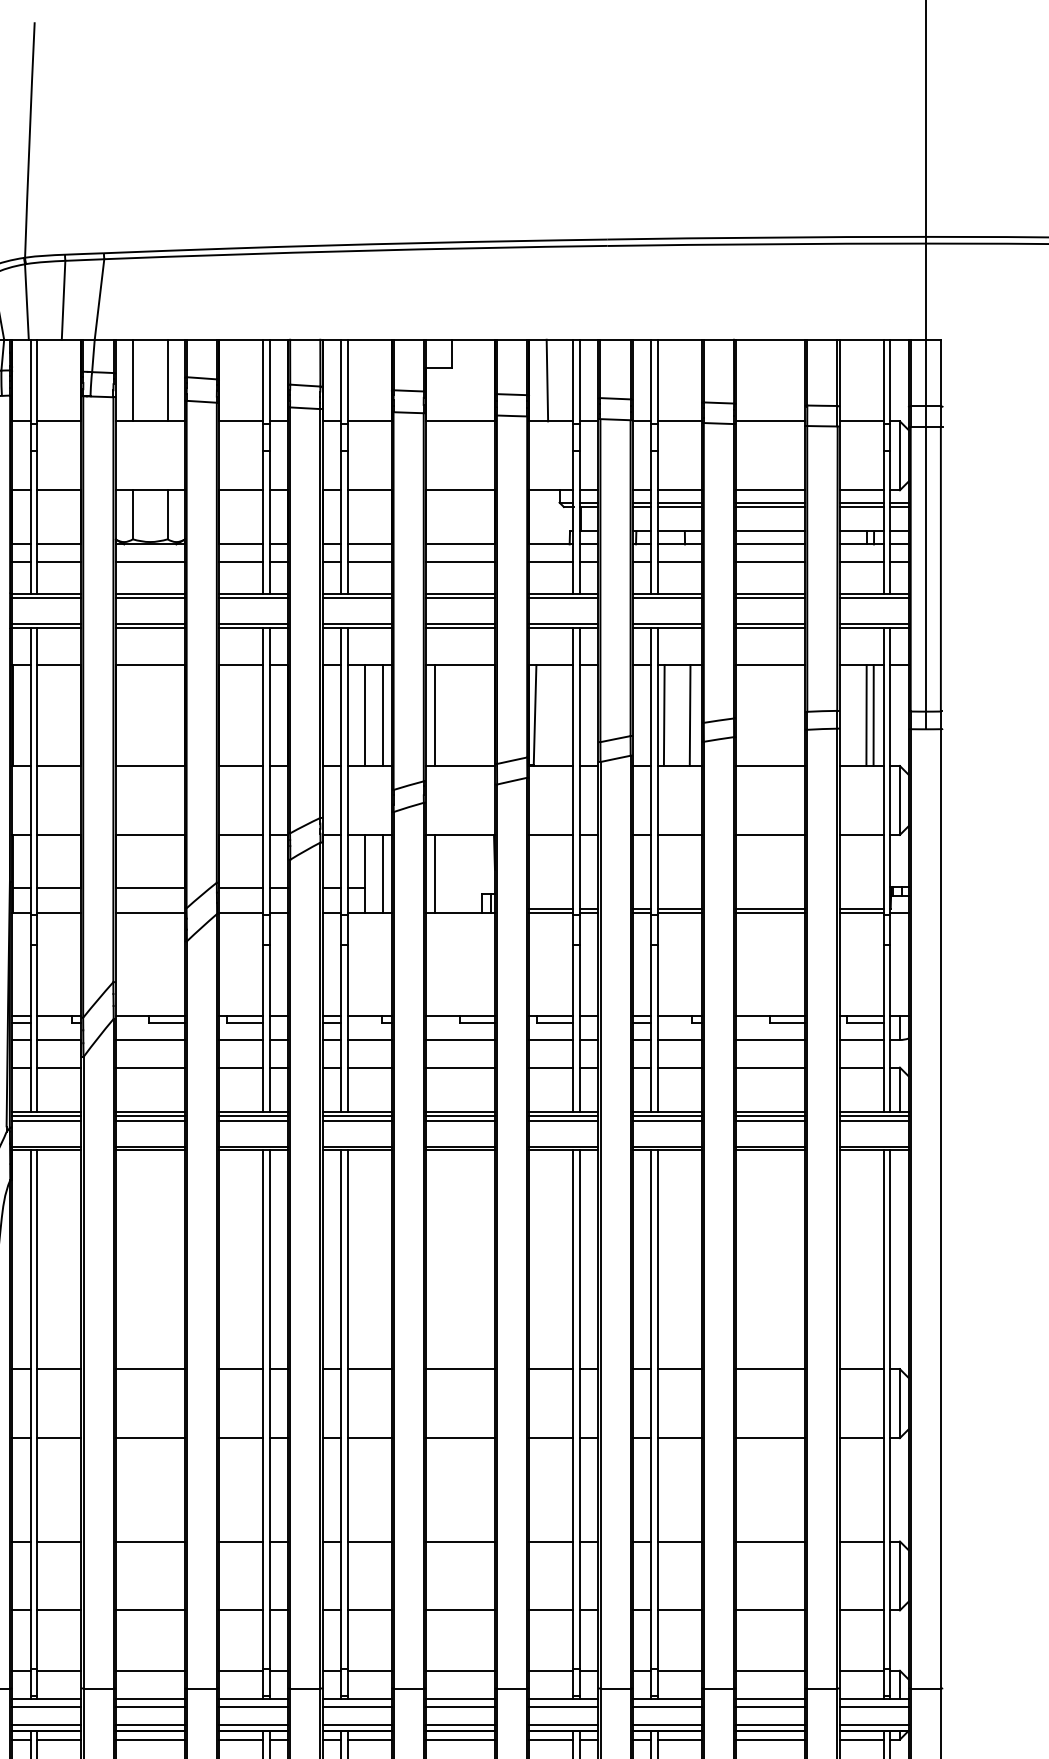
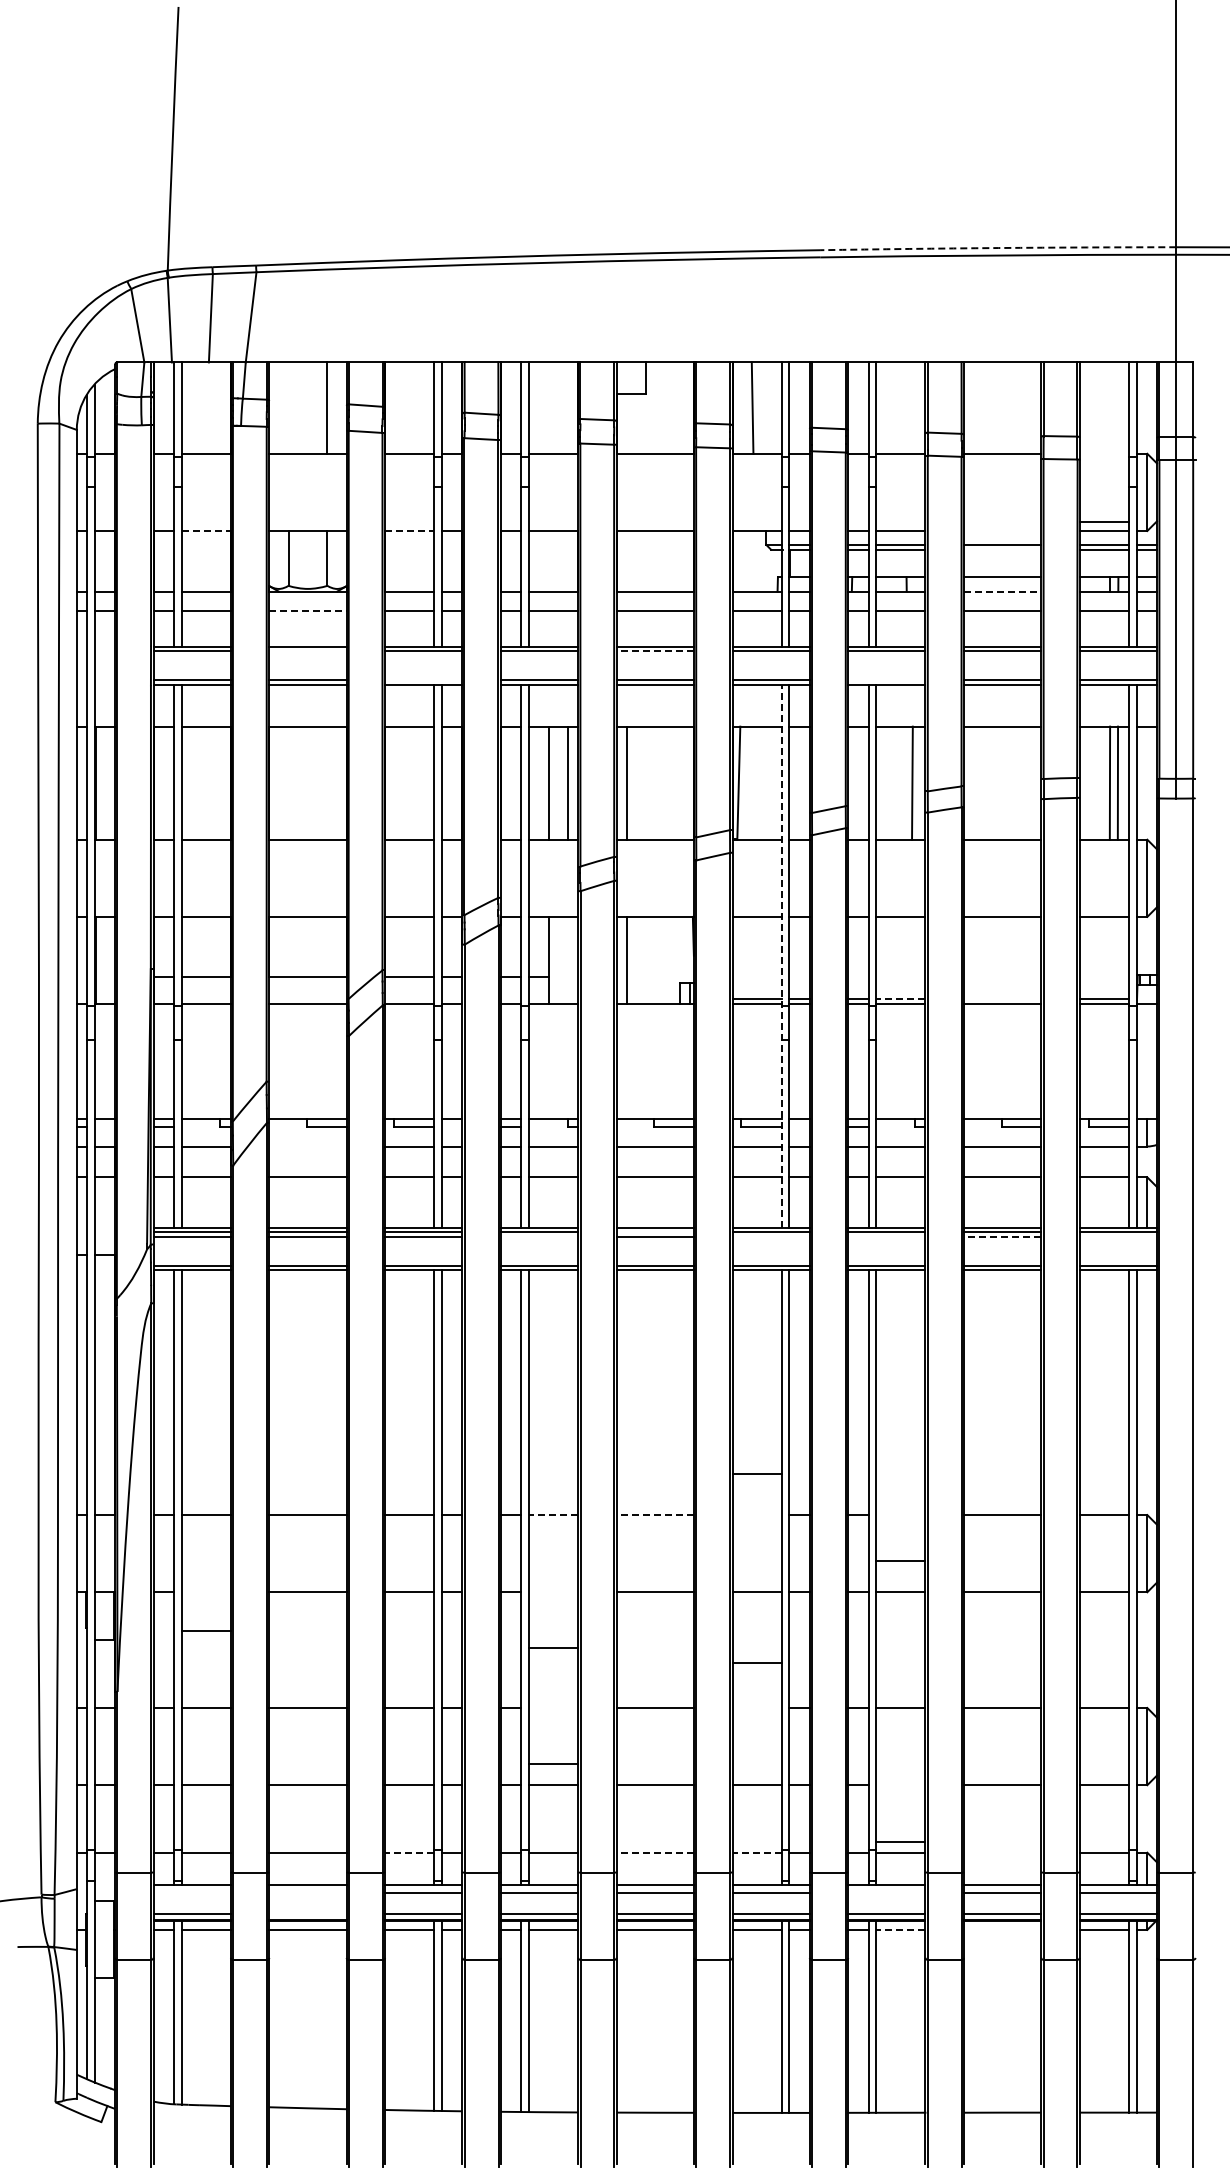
arc: (766, 238) -> (998, 248), solid -> dashed
line: (132, 380) -> (288, 407), removed
line: (861, 421) -> (1104, 521), moved
line: (59, 489) -> (206, 530), solid -> dashed
line: (240, 489) -> (409, 530), solid -> dashed
line: (770, 489) -> (1002, 530), removed
line: (770, 506) -> (1002, 549), removed
line: (770, 544) -> (1002, 591), solid -> dashed
line: (150, 561) -> (308, 610), solid -> dashed
line: (149, 597) -> (307, 651), removed
line: (460, 597) -> (655, 651), solid -> dashed
line: (253, 623) -> (423, 680), removed
line: (666, 623) -> (886, 680), removed
line: (664, 714) -> (883, 782), removed
line: (573, 869) -> (781, 955), solid -> dashed
line: (382, 873) -> (568, 959), removed
line: (679, 908) -> (900, 999), solid -> dashed
line: (770, 908) -> (1002, 999), removed
line: (149, 1040) -> (307, 1146), removed
line: (459, 1115) -> (654, 1231), removed
line: (357, 1121) -> (539, 1237), removed
line: (563, 1121) -> (770, 1237), removed
line: (666, 1121) -> (886, 1237), removed
line: (770, 1121) -> (1002, 1237), solid -> dashed
line: (874, 1121) -> (1118, 1237), removed
line: (369, 1369) -> (553, 1515), solid -> dashed
line: (460, 1369) -> (655, 1515), solid -> dashed
line: (550, 1369) -> (756, 1474), moved
line: (679, 1369) -> (900, 1561), moved
line: (58, 1438) -> (205, 1631), moved
line: (369, 1438) -> (553, 1648), moved
line: (369, 1541) -> (553, 1764), moved
line: (550, 1541) -> (756, 1663), moved
line: (679, 1610) -> (900, 1842), moved
line: (240, 1670) -> (409, 1852), solid -> dashed
line: (460, 1670) -> (655, 1852), solid -> dashed
line: (551, 1670) -> (757, 1852), solid -> dashed
line: (770, 1670) -> (1002, 1852), removed
line: (46, 1707) -> (191, 1893), removed
line: (149, 1707) -> (307, 1893), removed
line: (666, 1707) -> (886, 1893), removed
line: (149, 1725) -> (307, 1913), removed
line: (679, 1739) -> (900, 1929), solid -> dashed
line: (770, 1739) -> (1002, 1929), removed

